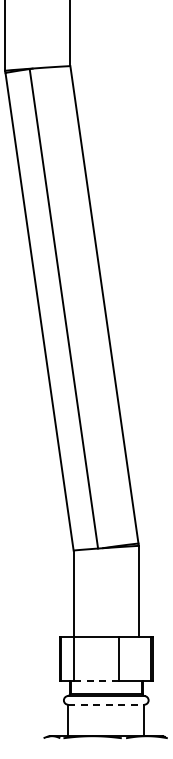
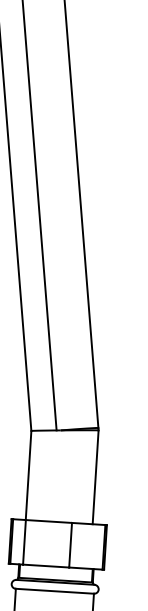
line: (95, 680) -> (45, 565), dashed -> solid
line: (106, 704) -> (55, 591), dashed -> solid

